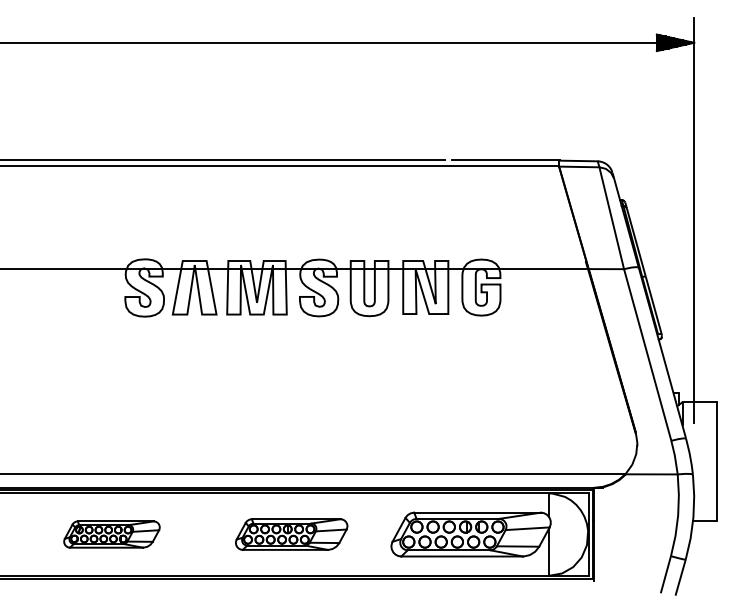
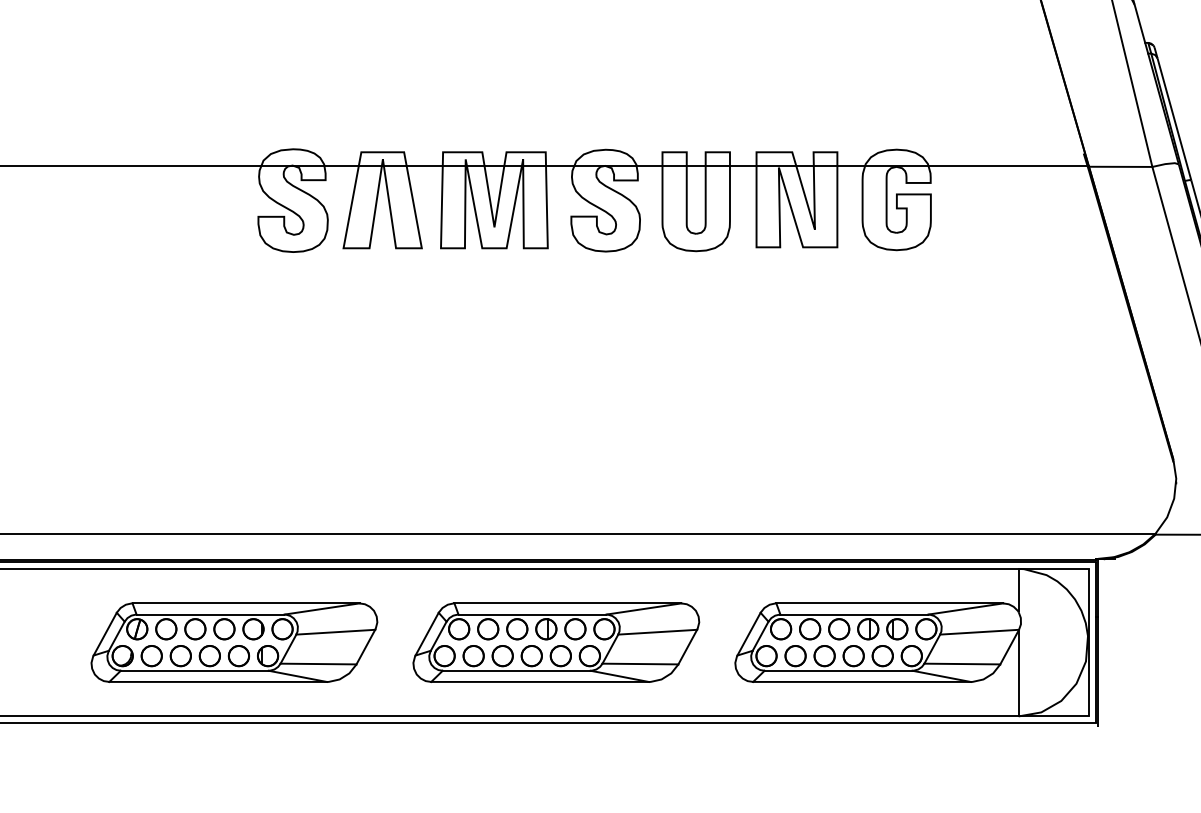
part: (111, 534) -> (233, 642), size x1.67
part: (291, 534) -> (556, 642), size x1.43

